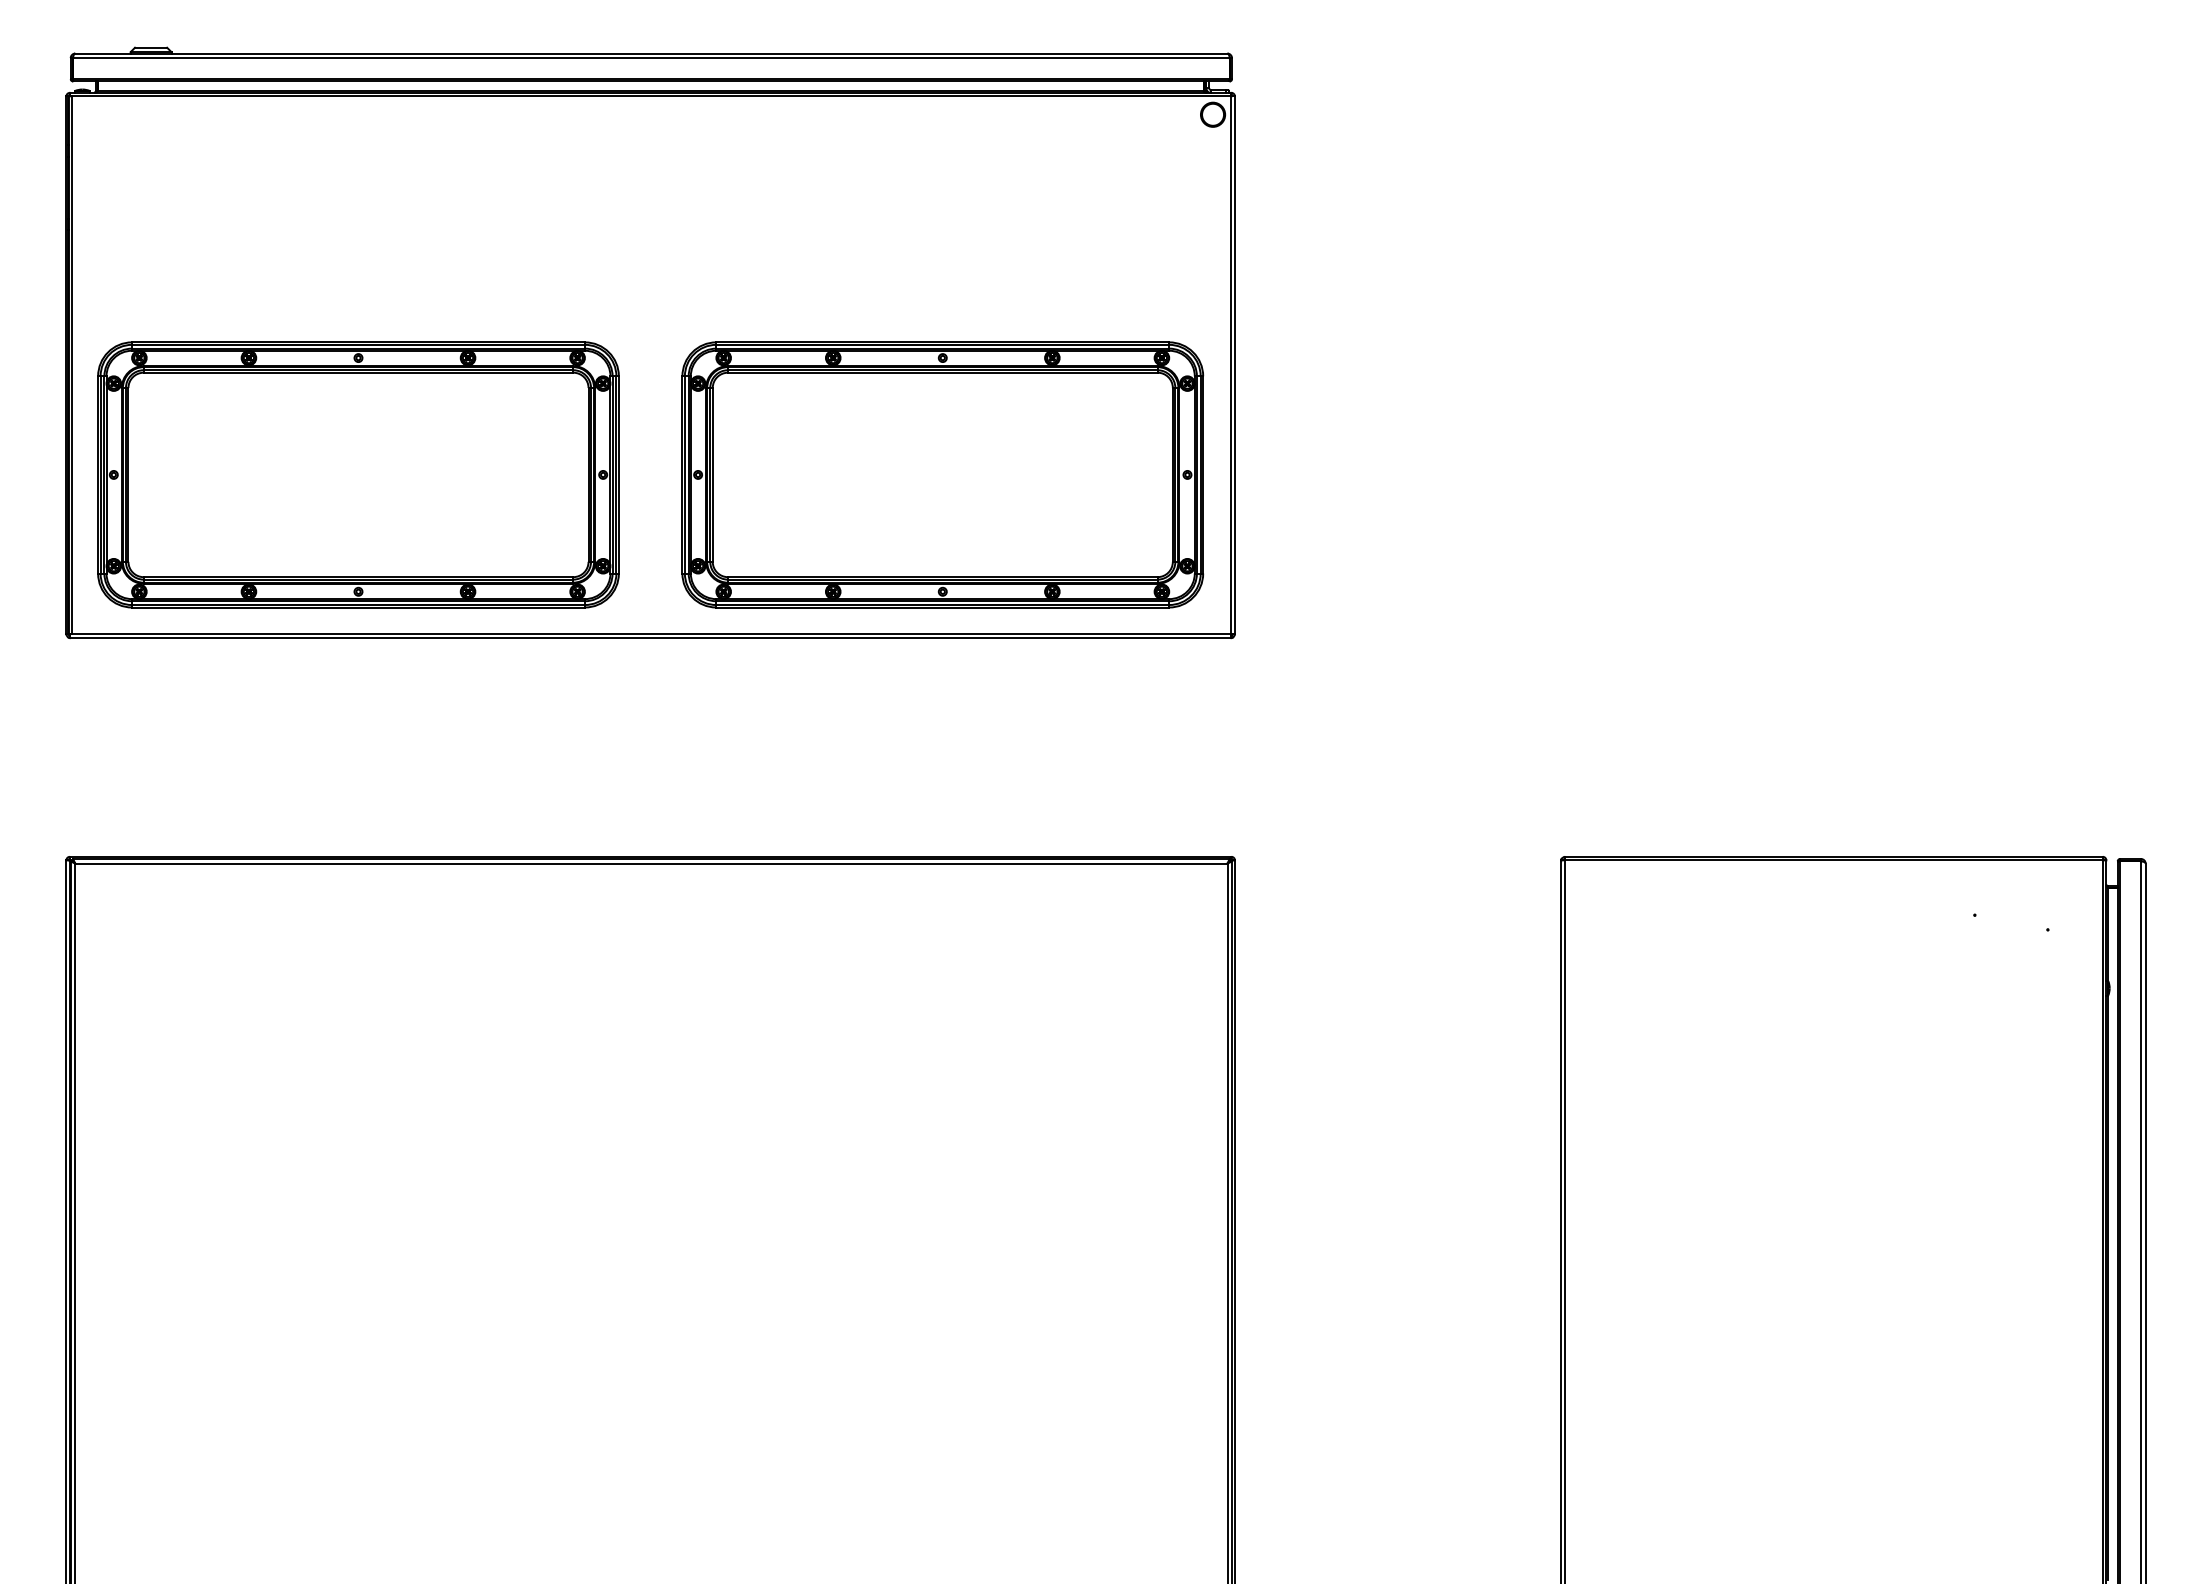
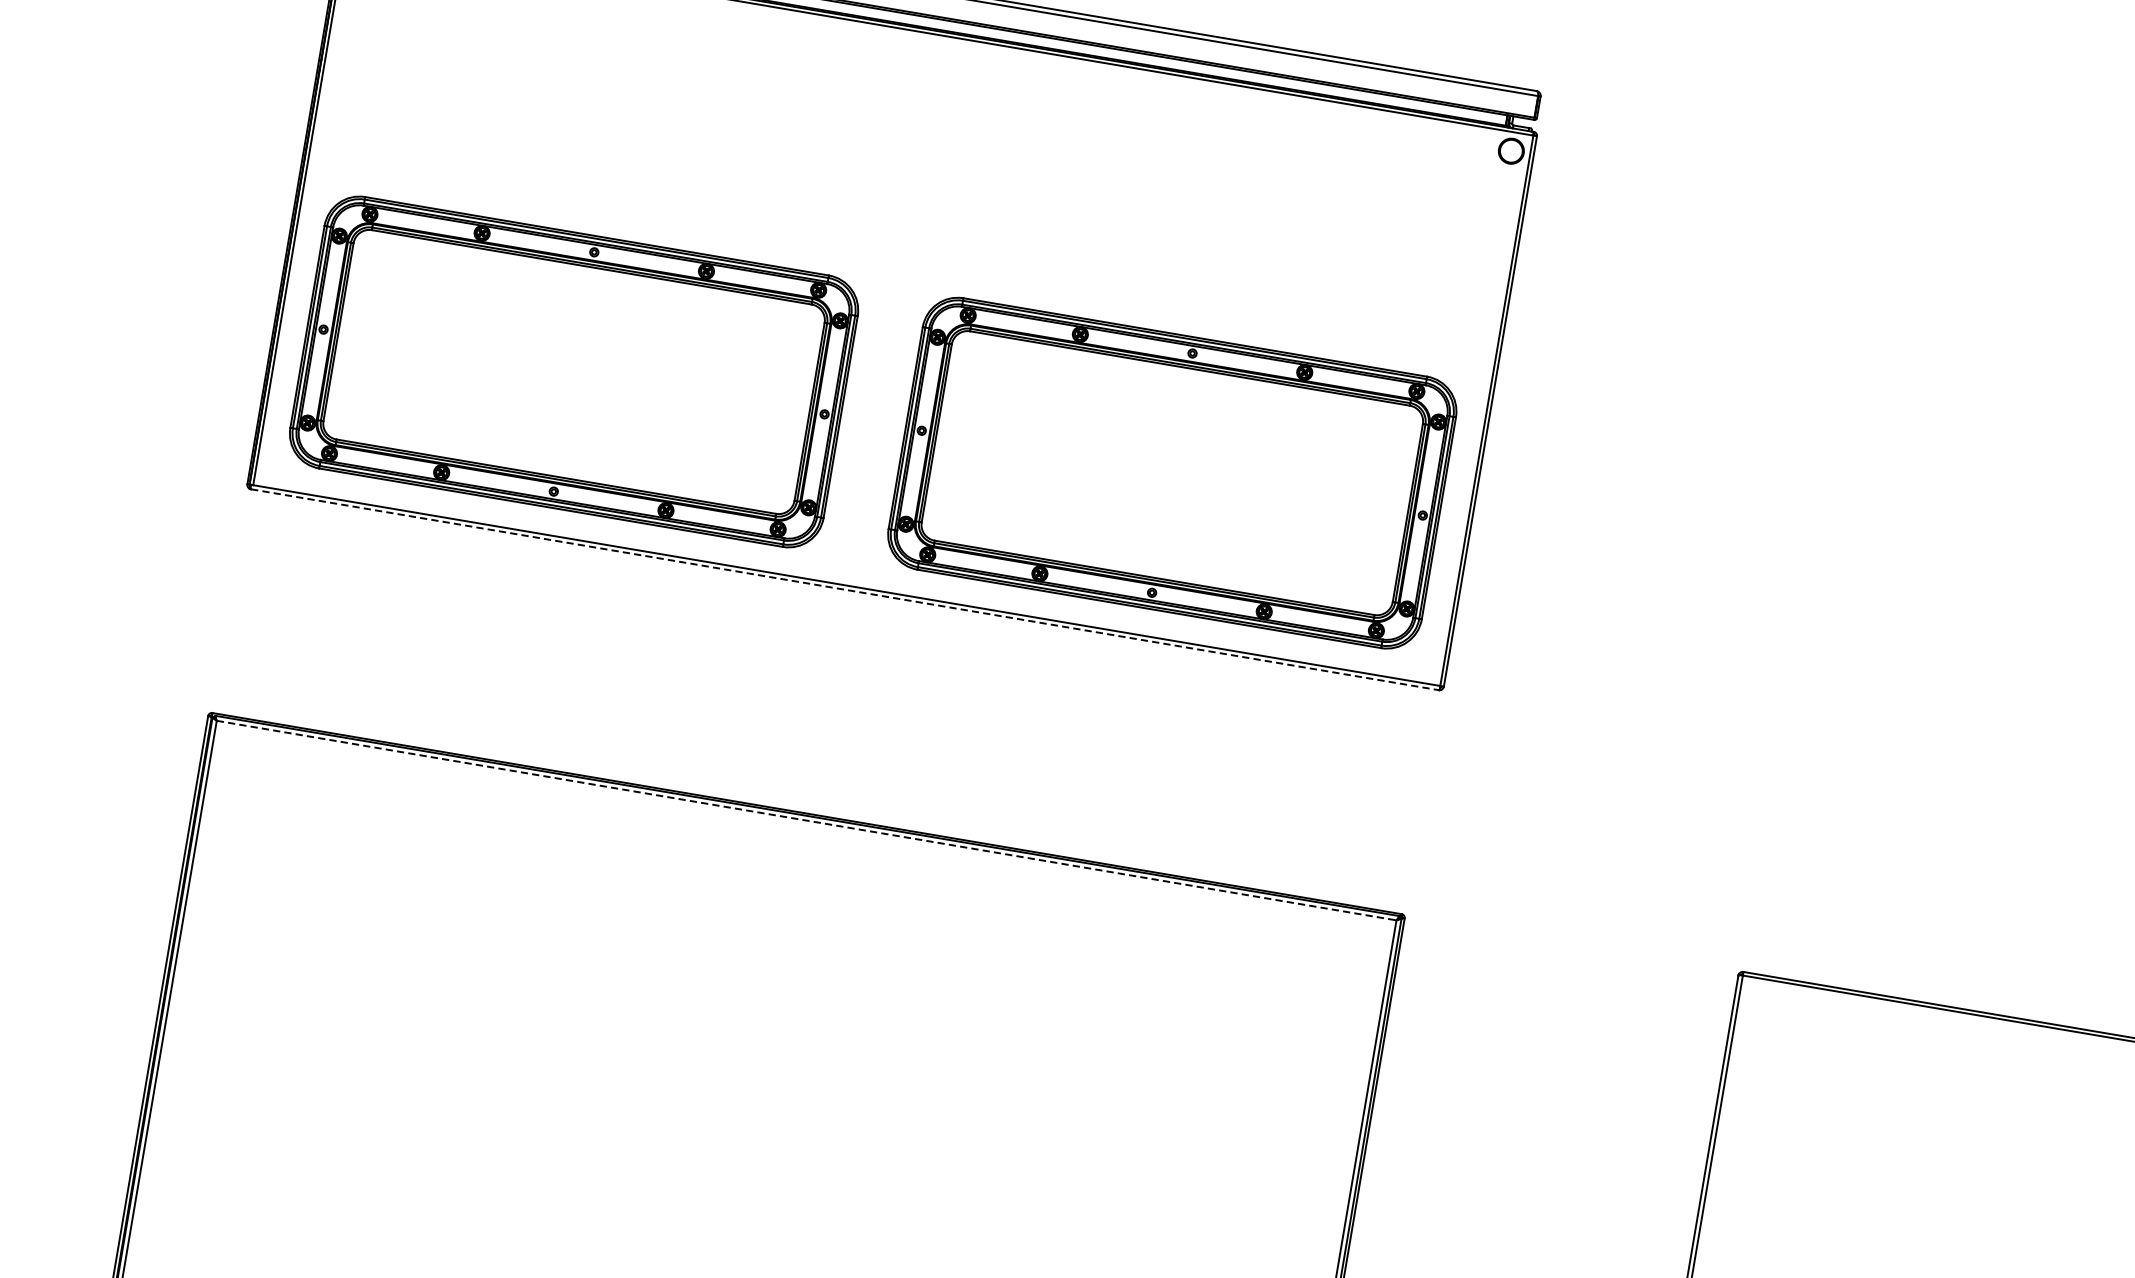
line: (650, 638) -> (844, 590), solid -> dashed
line: (651, 863) -> (806, 820), solid -> dashed

